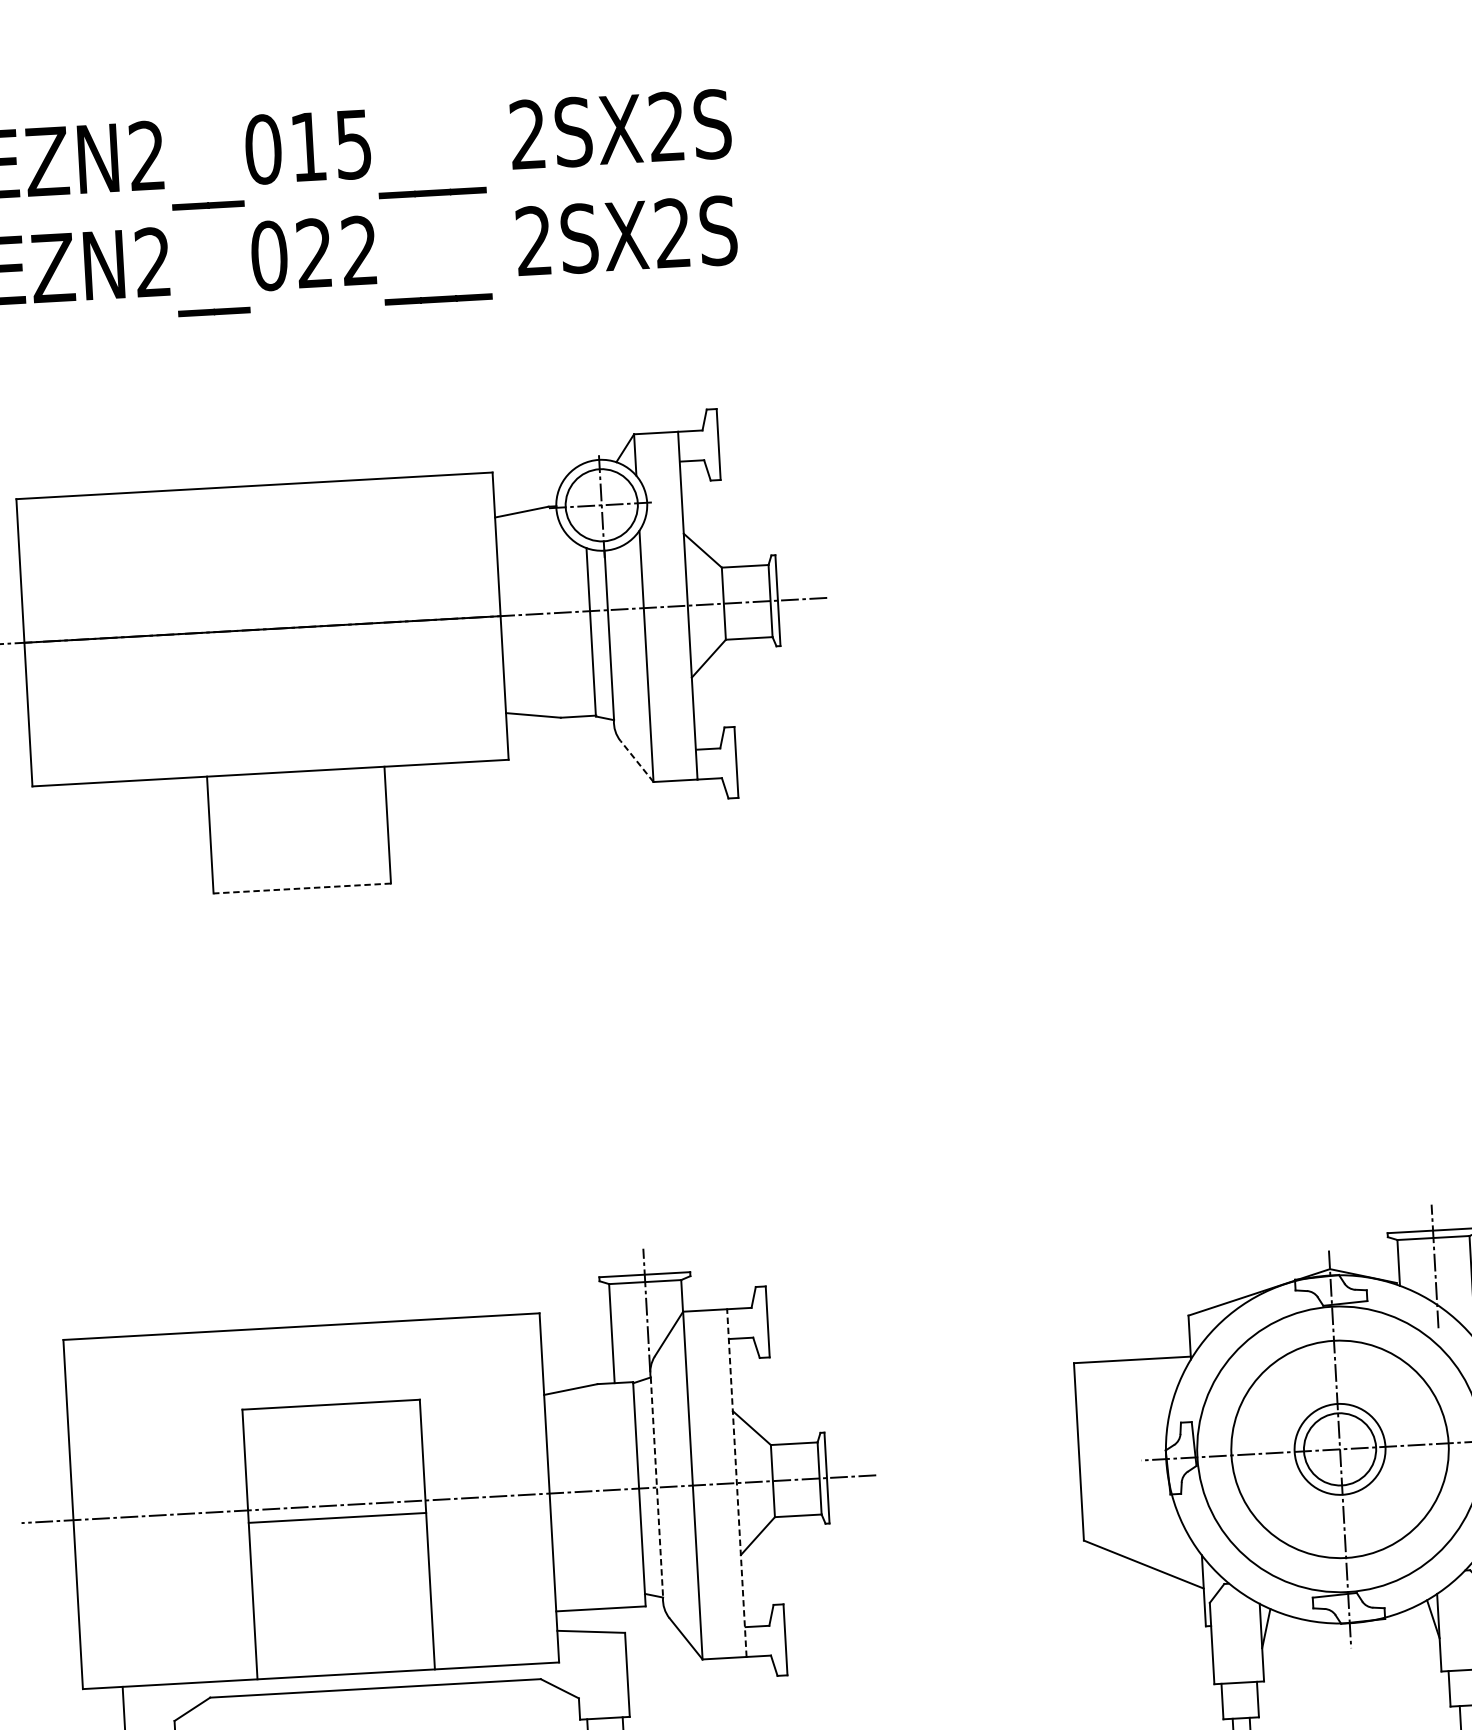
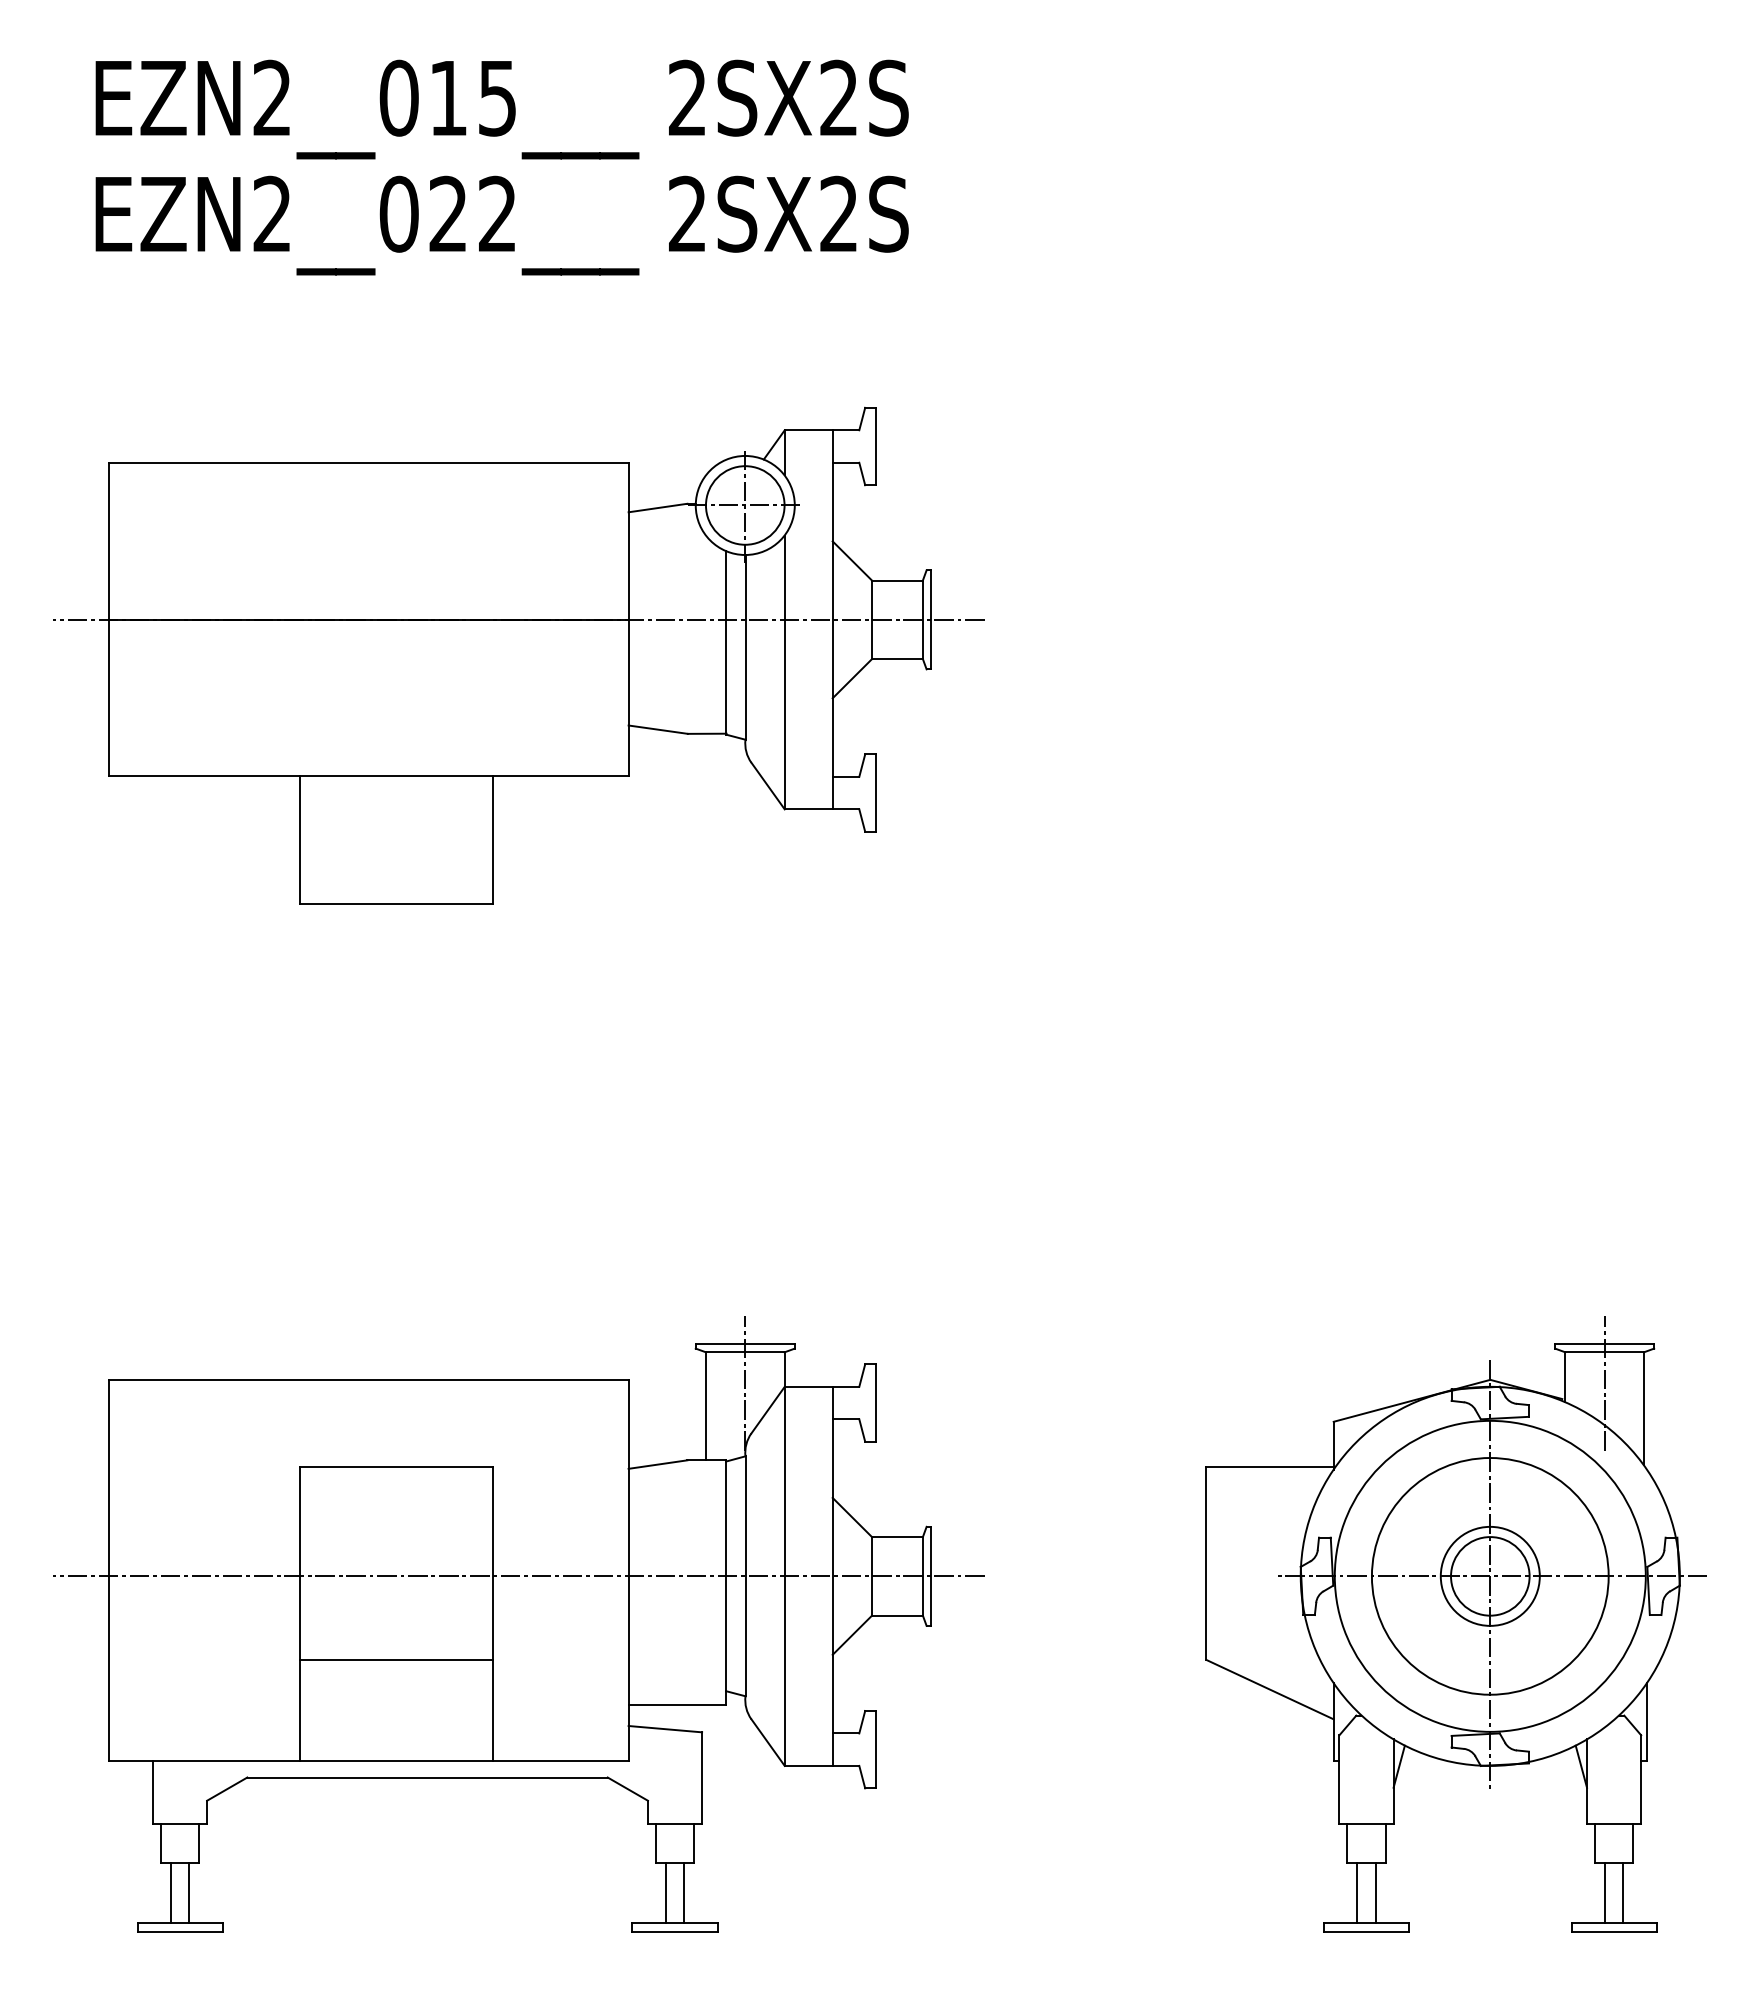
line: (637, 761) -> (768, 786), dashed -> solid
line: (302, 888) -> (396, 903), dashed -> solid
line: (736, 1483) -> (832, 1576), dashed -> solid
line: (656, 1487) -> (745, 1576), dashed -> solid
line: (337, 1517) -> (396, 1659), moved

